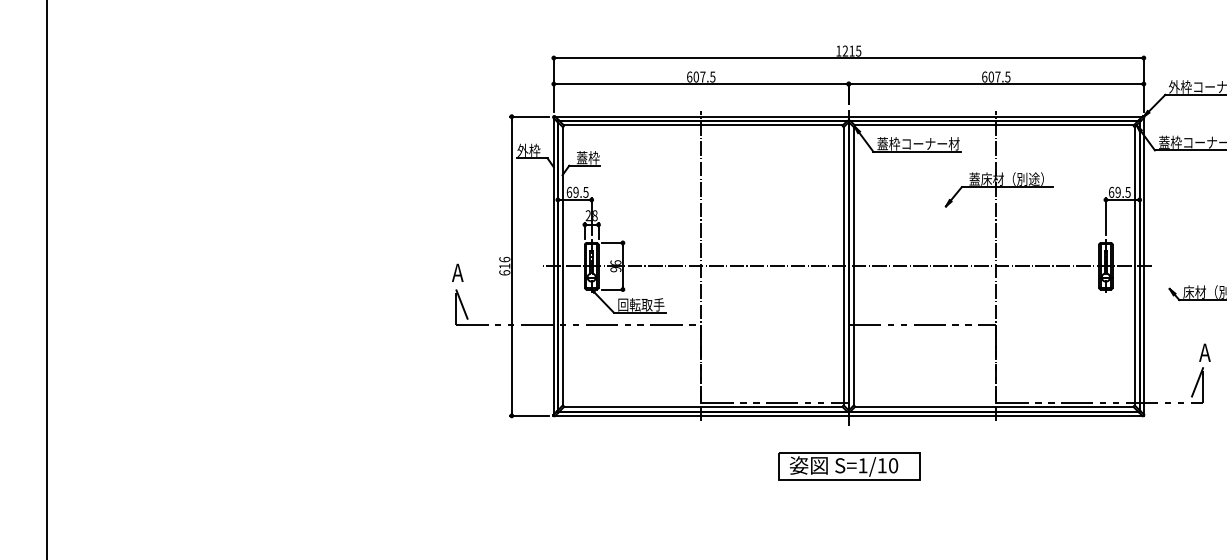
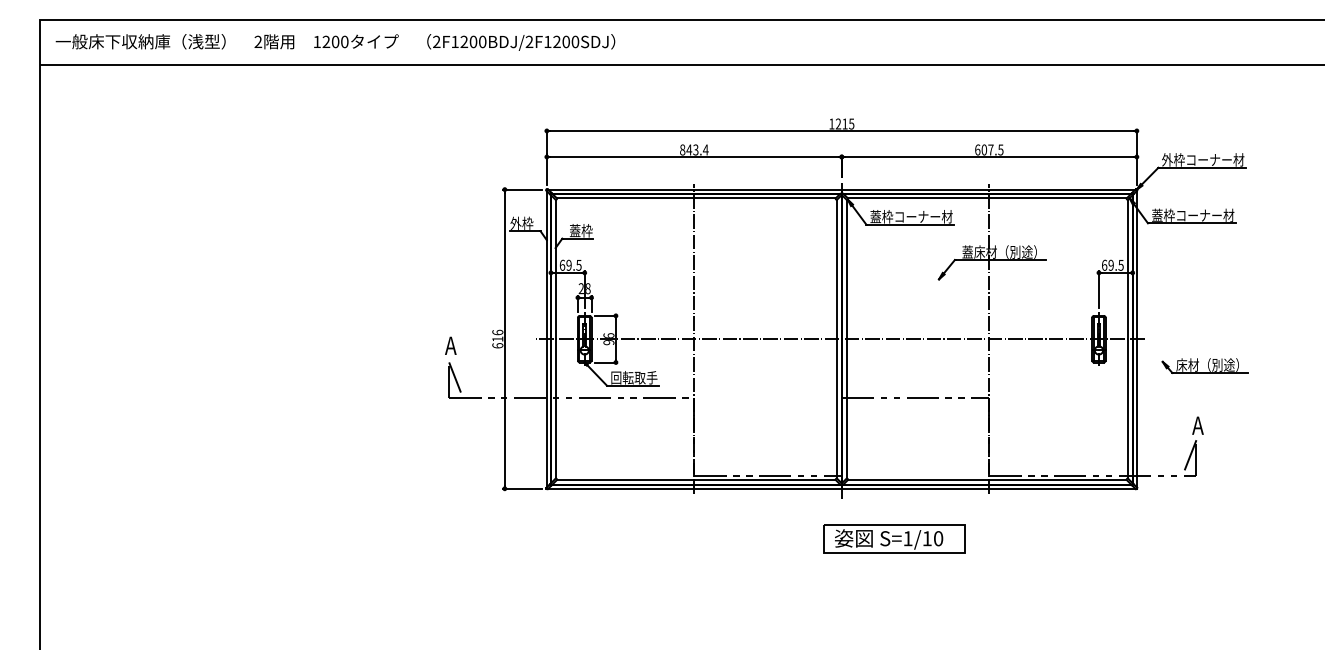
text: (701, 76) -> (694, 149), 607.5 -> 843.4
part: (849, 465) -> (894, 538), moved

